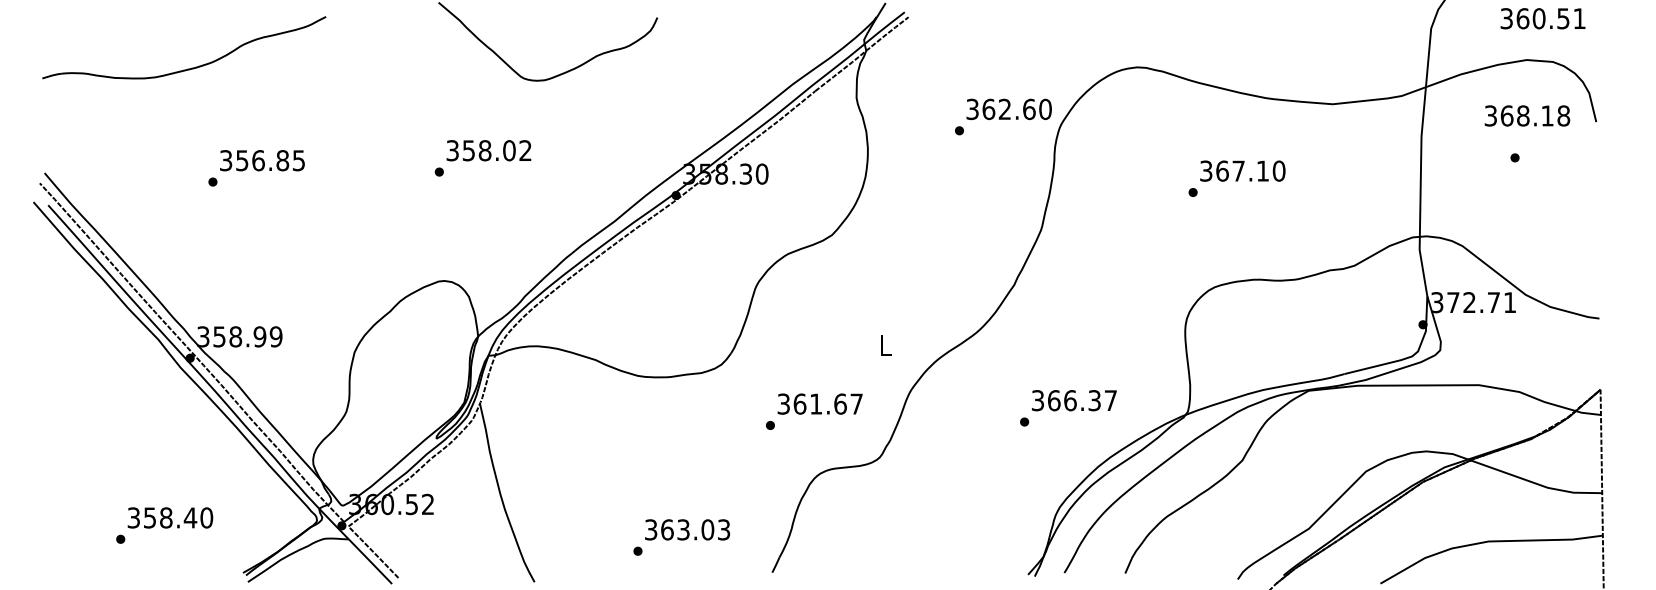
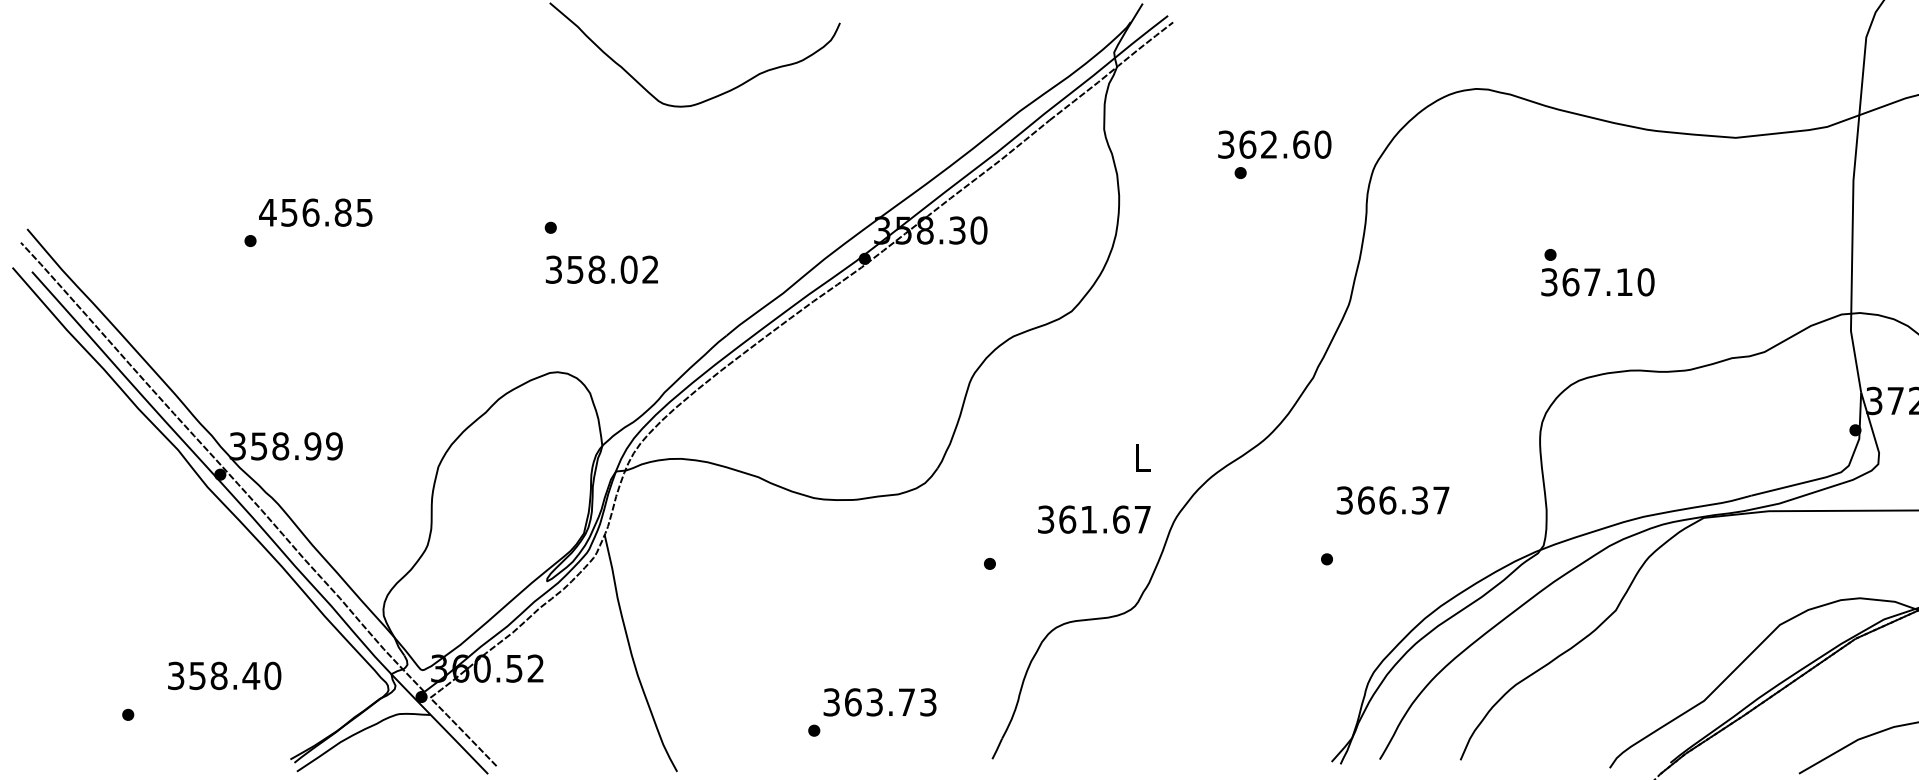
part: (191, 67) -> (222, 89), removed
text: (1008, 109) -> (1273, 144), moved
text: (488, 150) -> (601, 269), moved
text: (225, 160) -> (267, 212), 356.85 -> 456.85
text: (1242, 170) -> (1597, 281), moved
text: (1074, 400) -> (1393, 500), moved
text: (819, 403) -> (1093, 518), moved
text: (170, 517) -> (224, 675), moved
text: (707, 529) -> (906, 701), 363.03 -> 363.73

